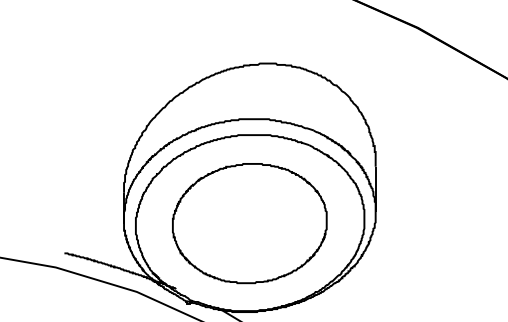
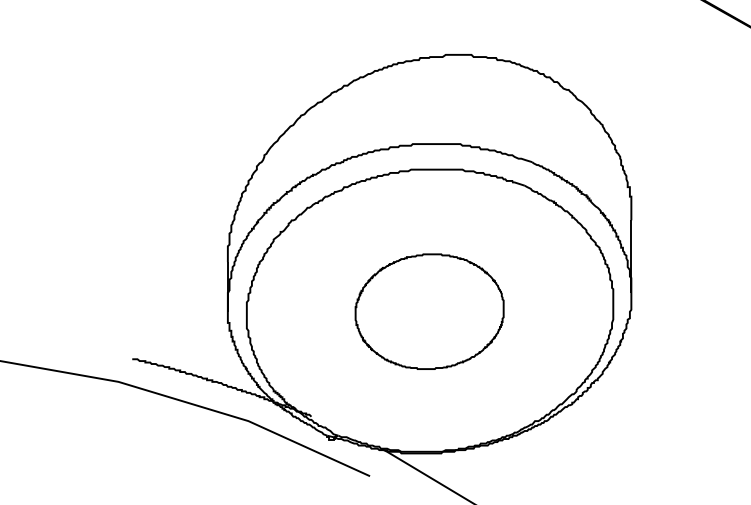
part: (249, 223) -> (429, 311), size x0.6

